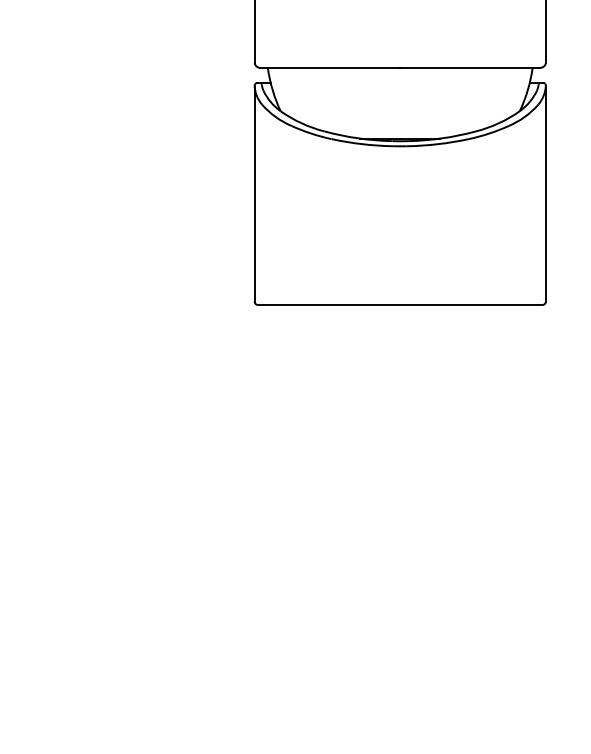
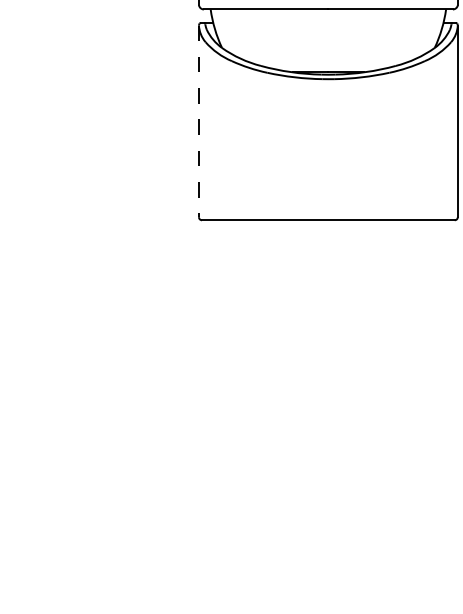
line: (254, 193) -> (198, 121), solid -> dashed

